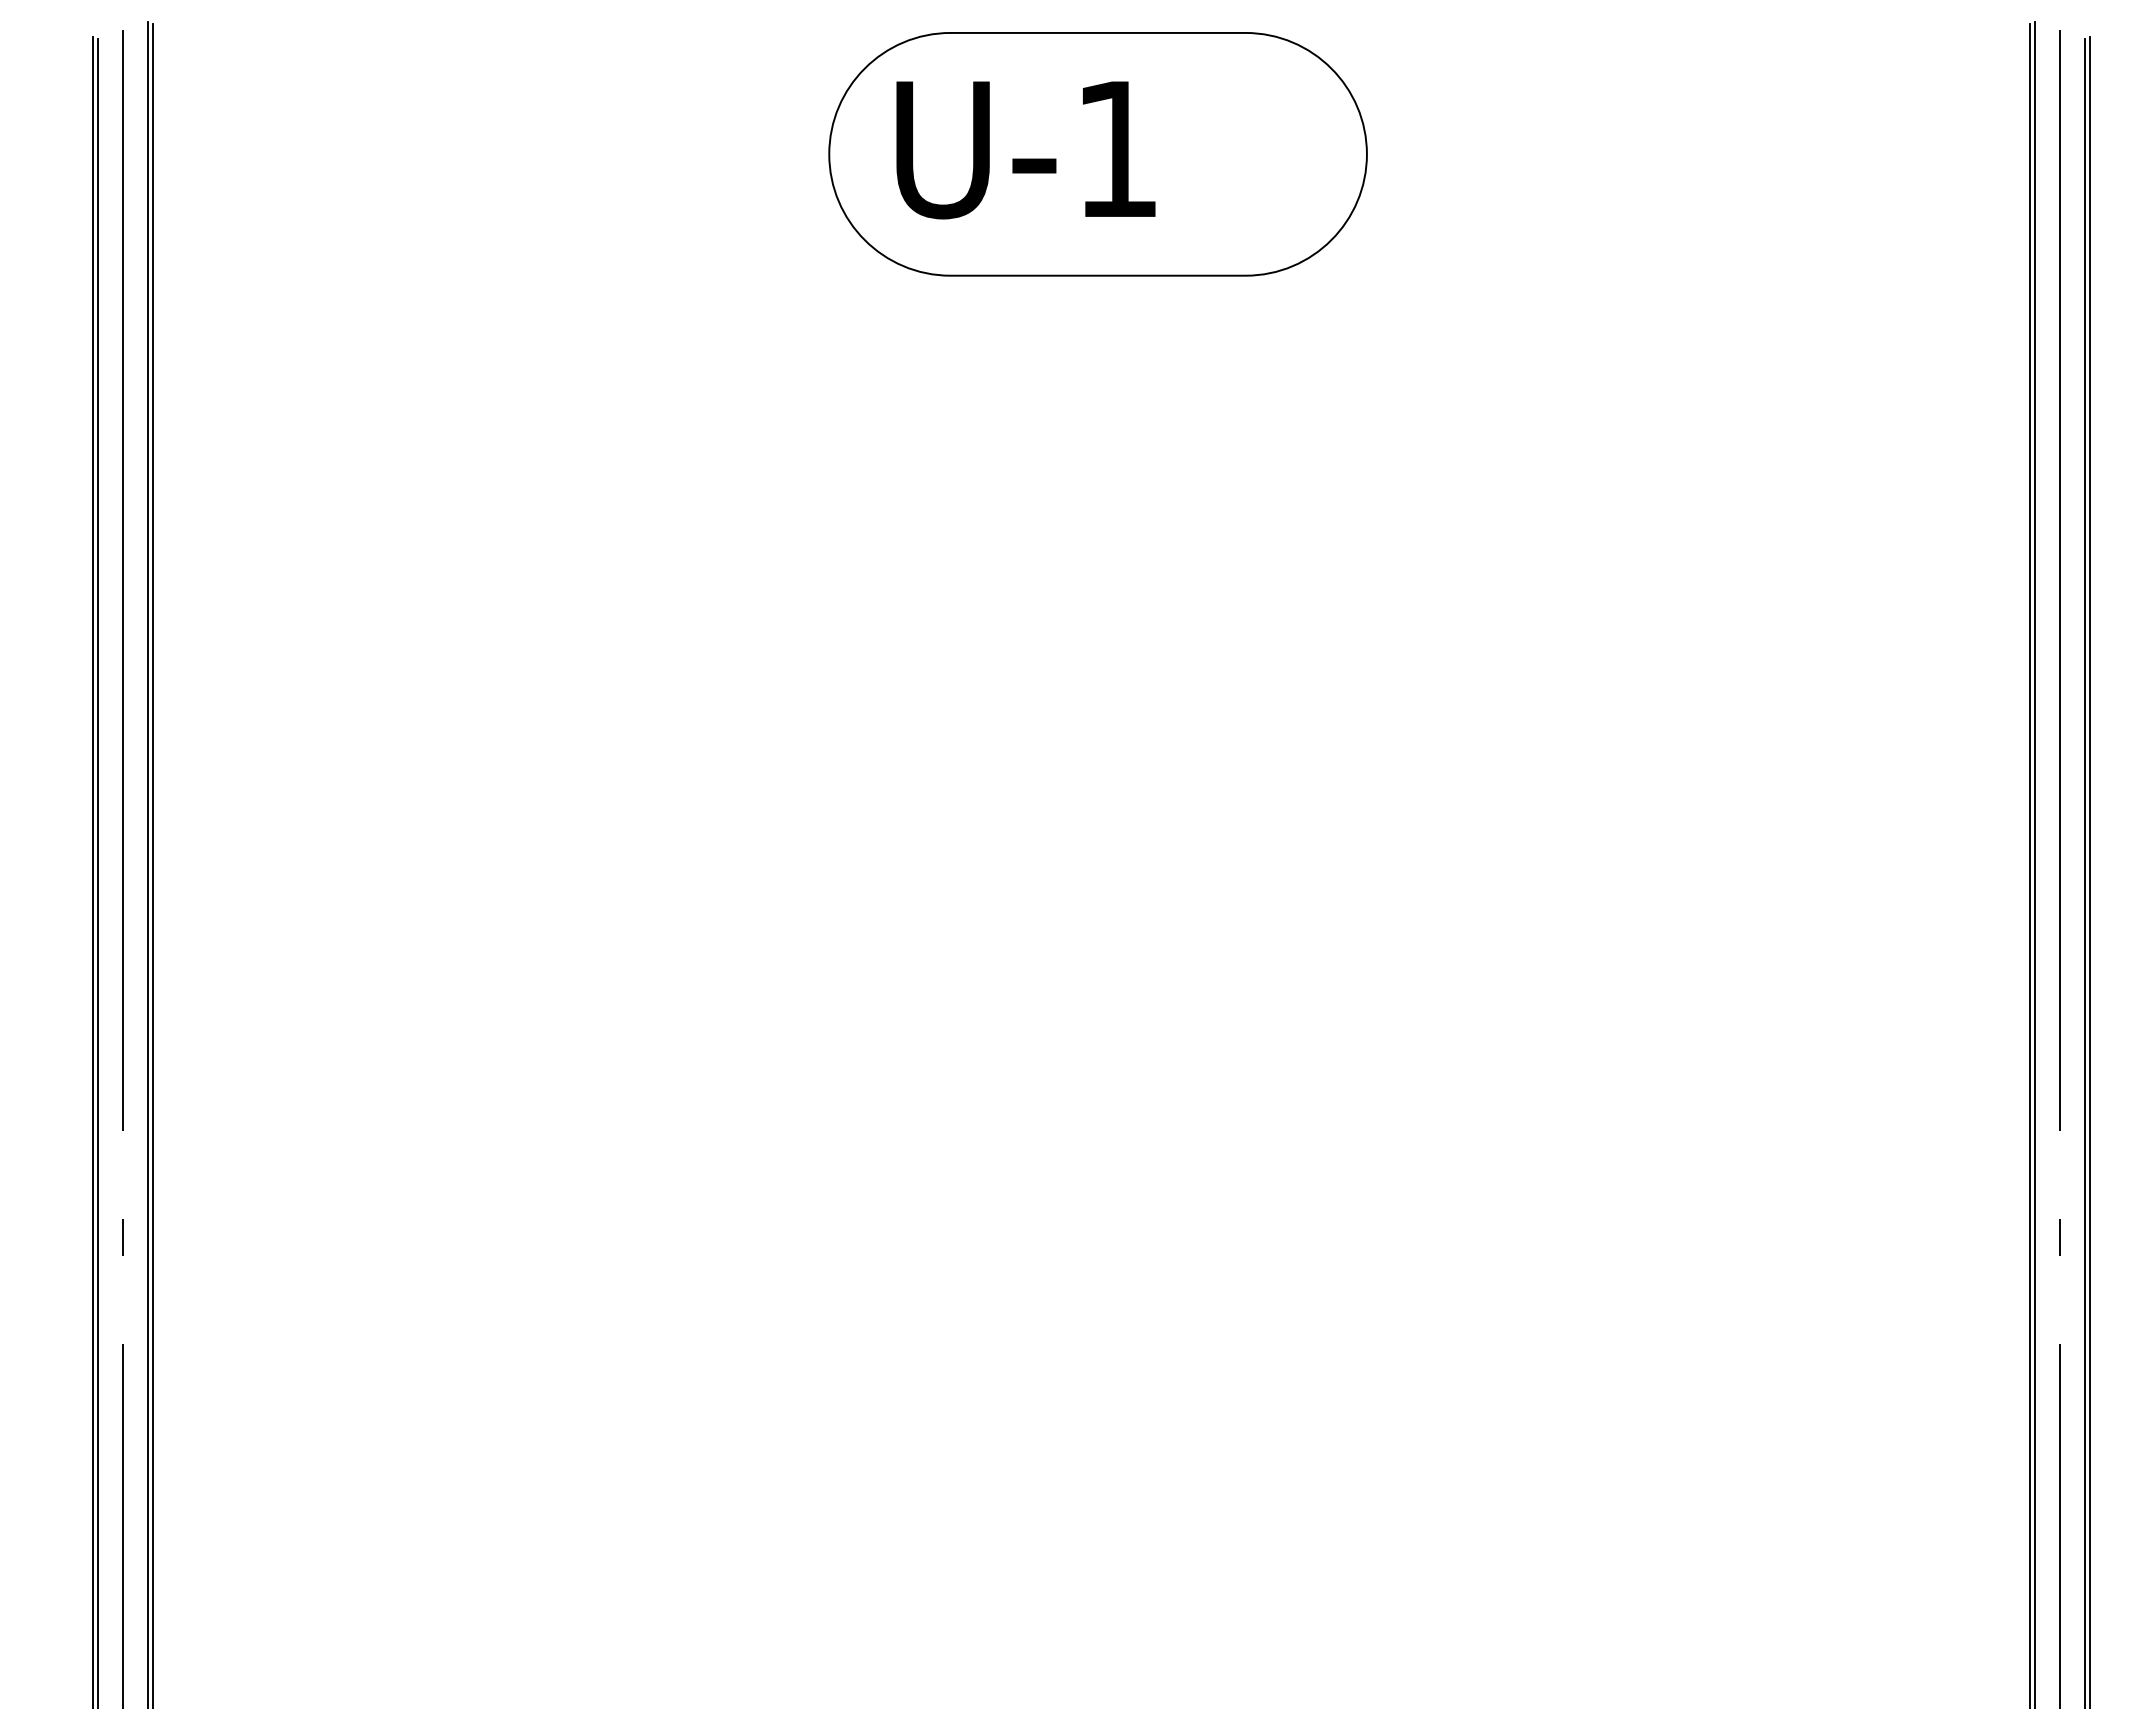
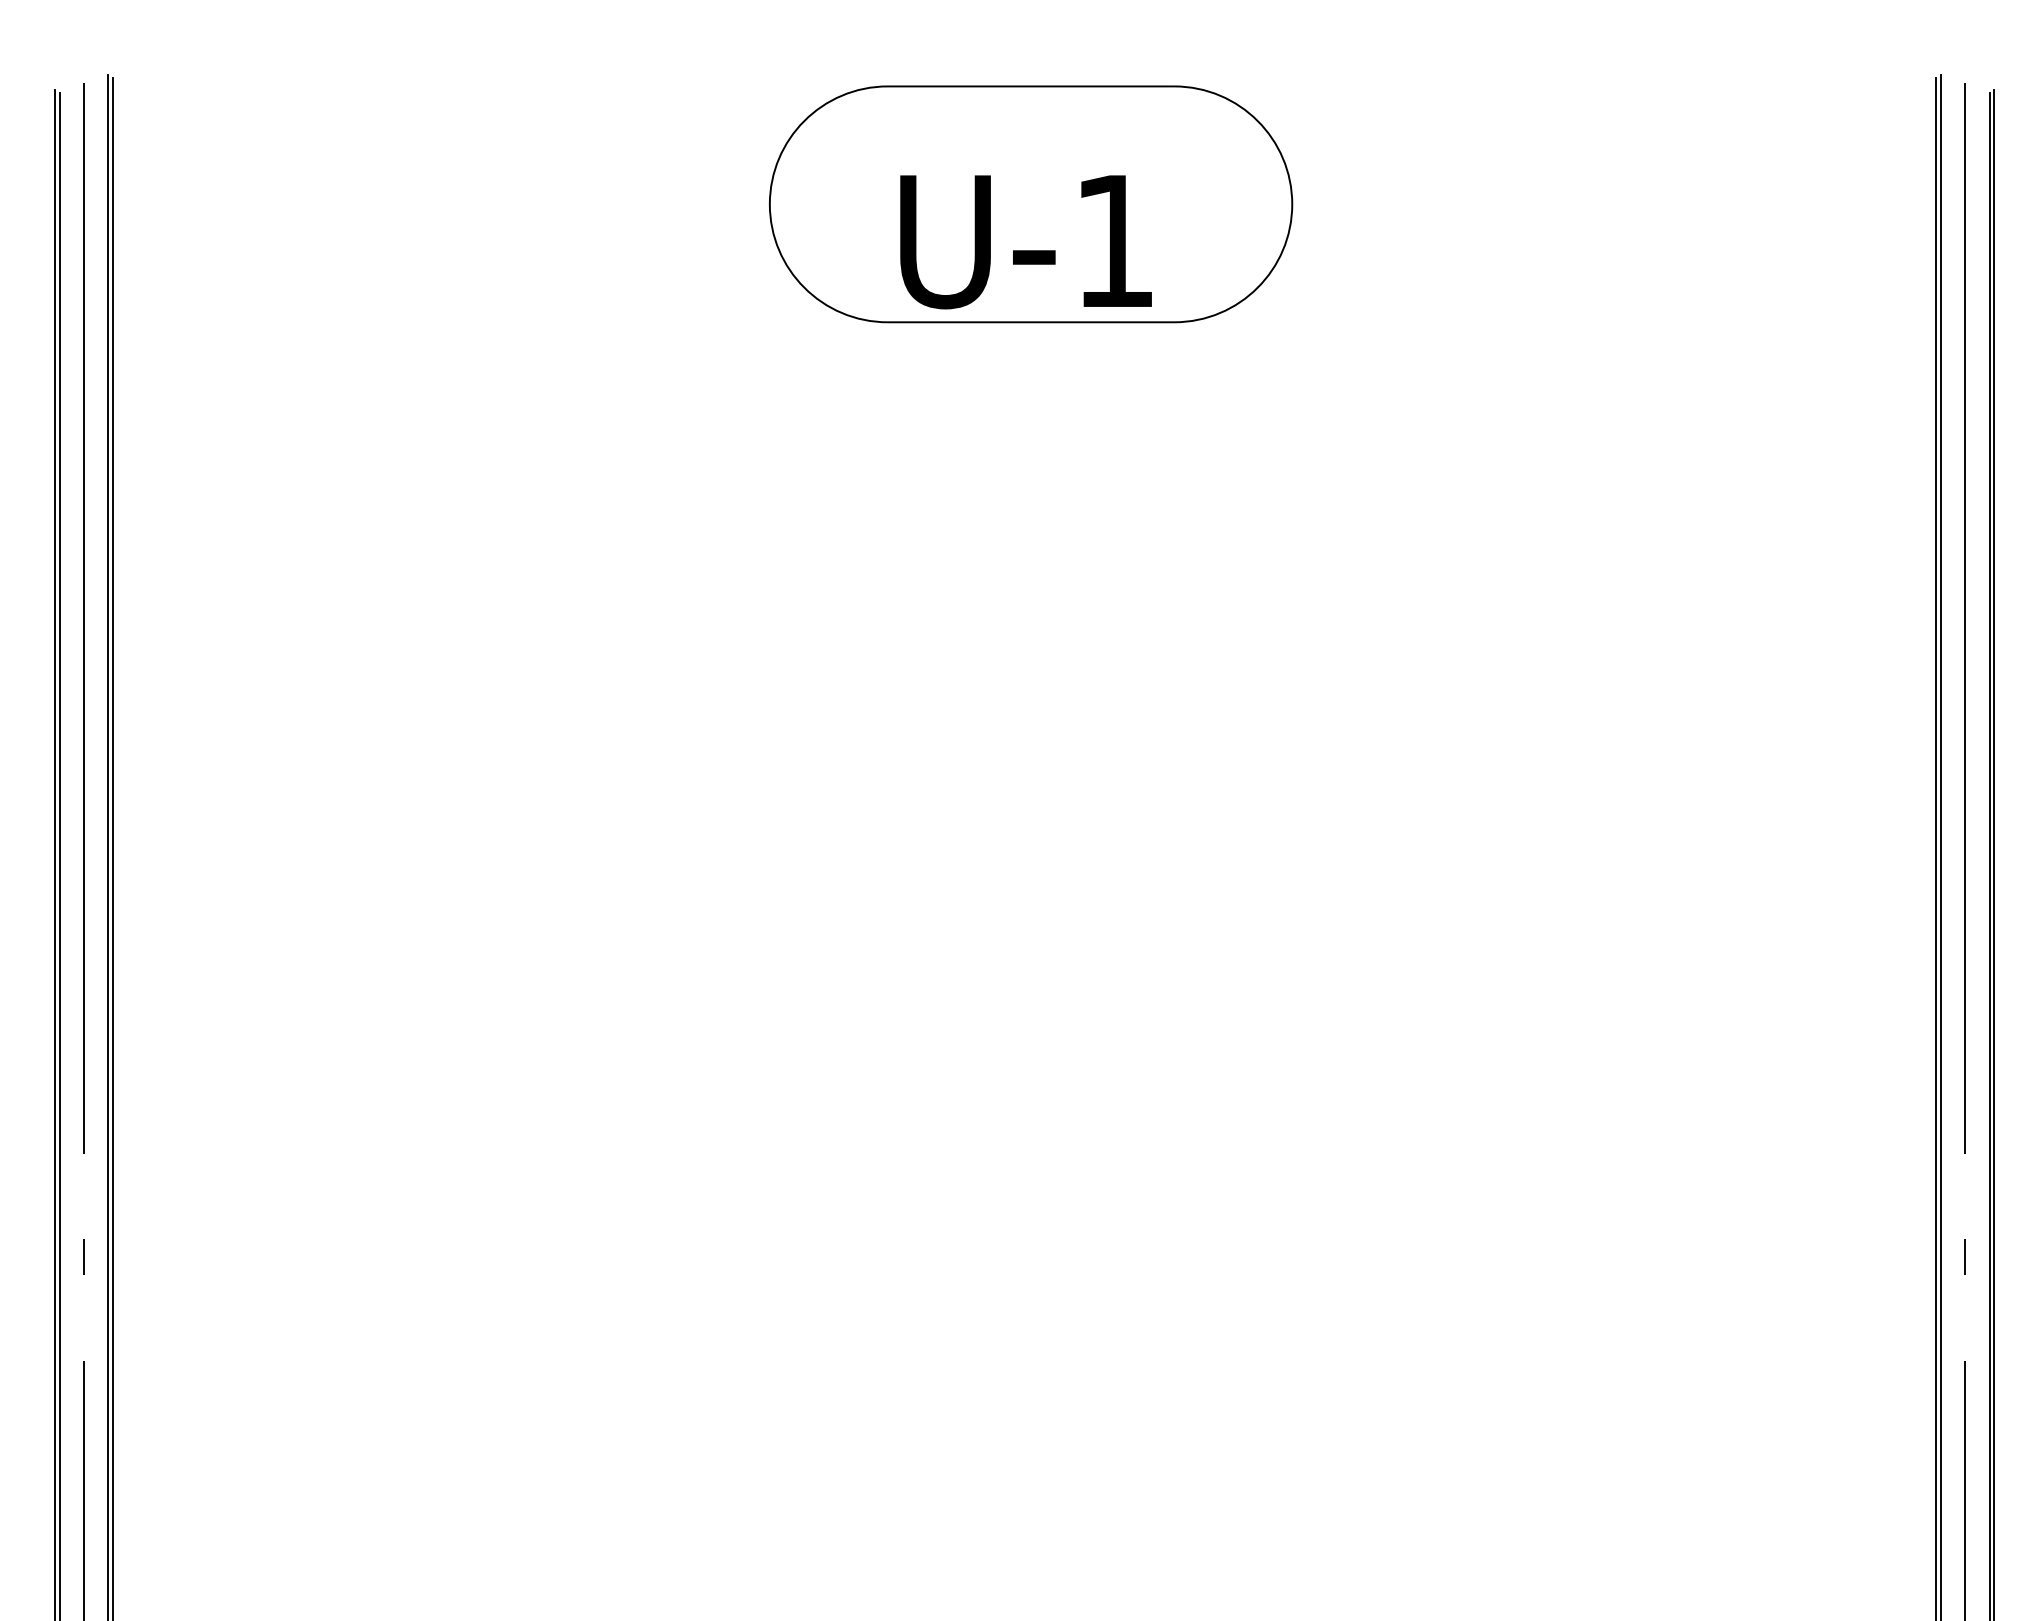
text: (1025, 150) -> (1025, 242), moved

